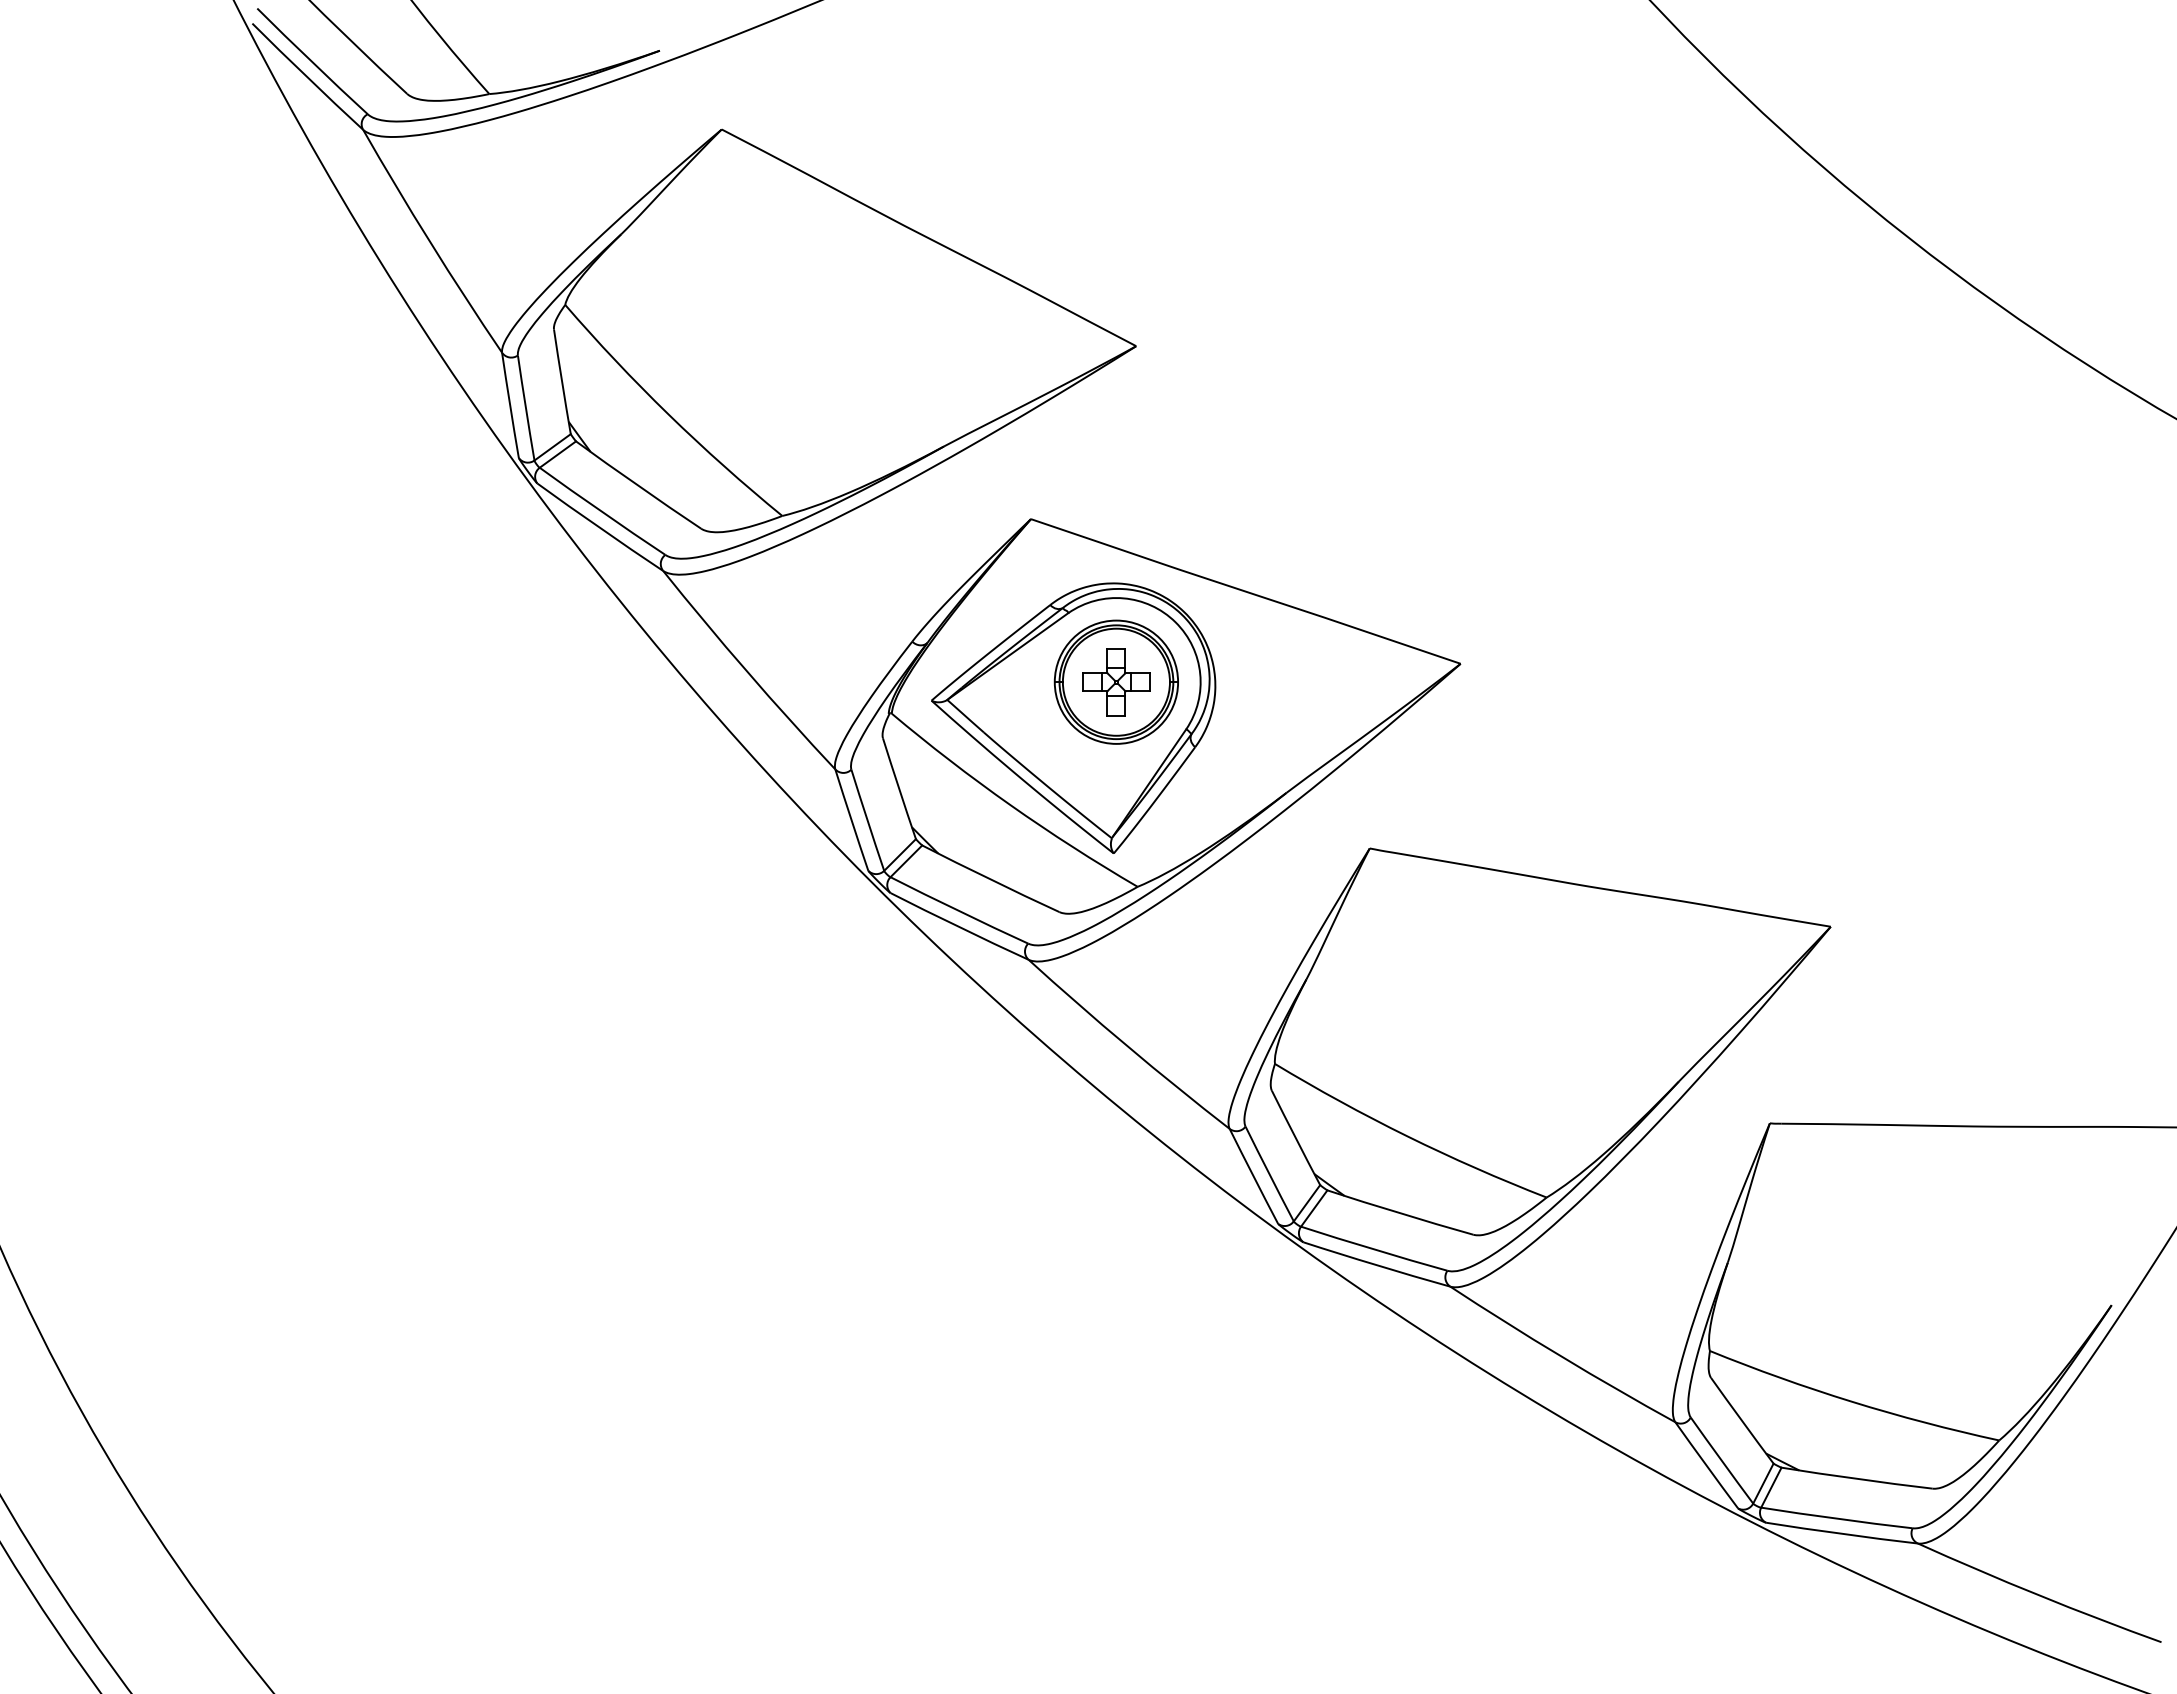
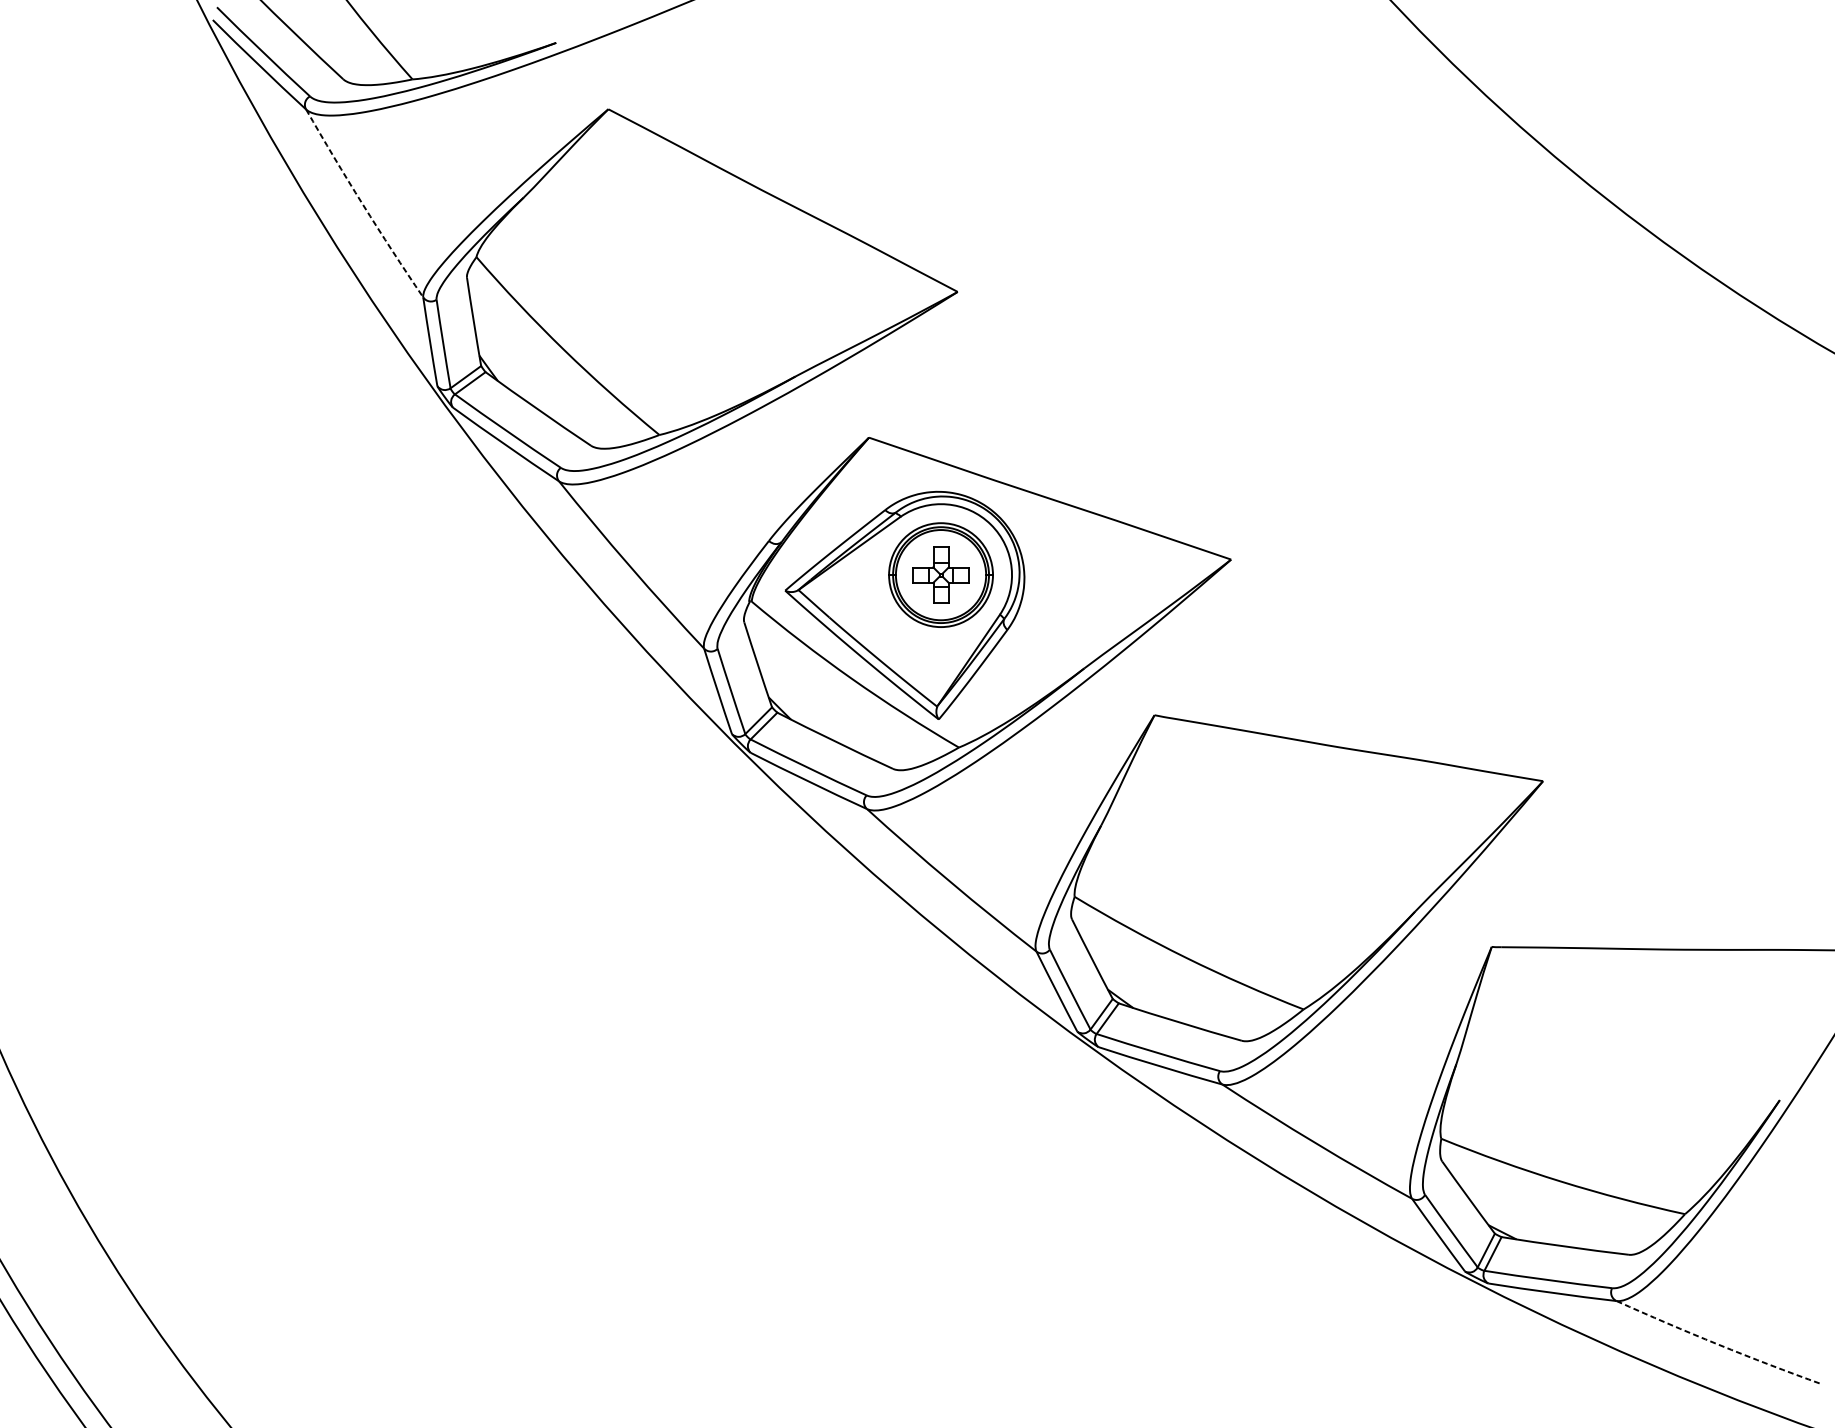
arc: (430, 242) -> (362, 204), solid -> dashed
arc: (2038, 1595) -> (1718, 1344), solid -> dashed

